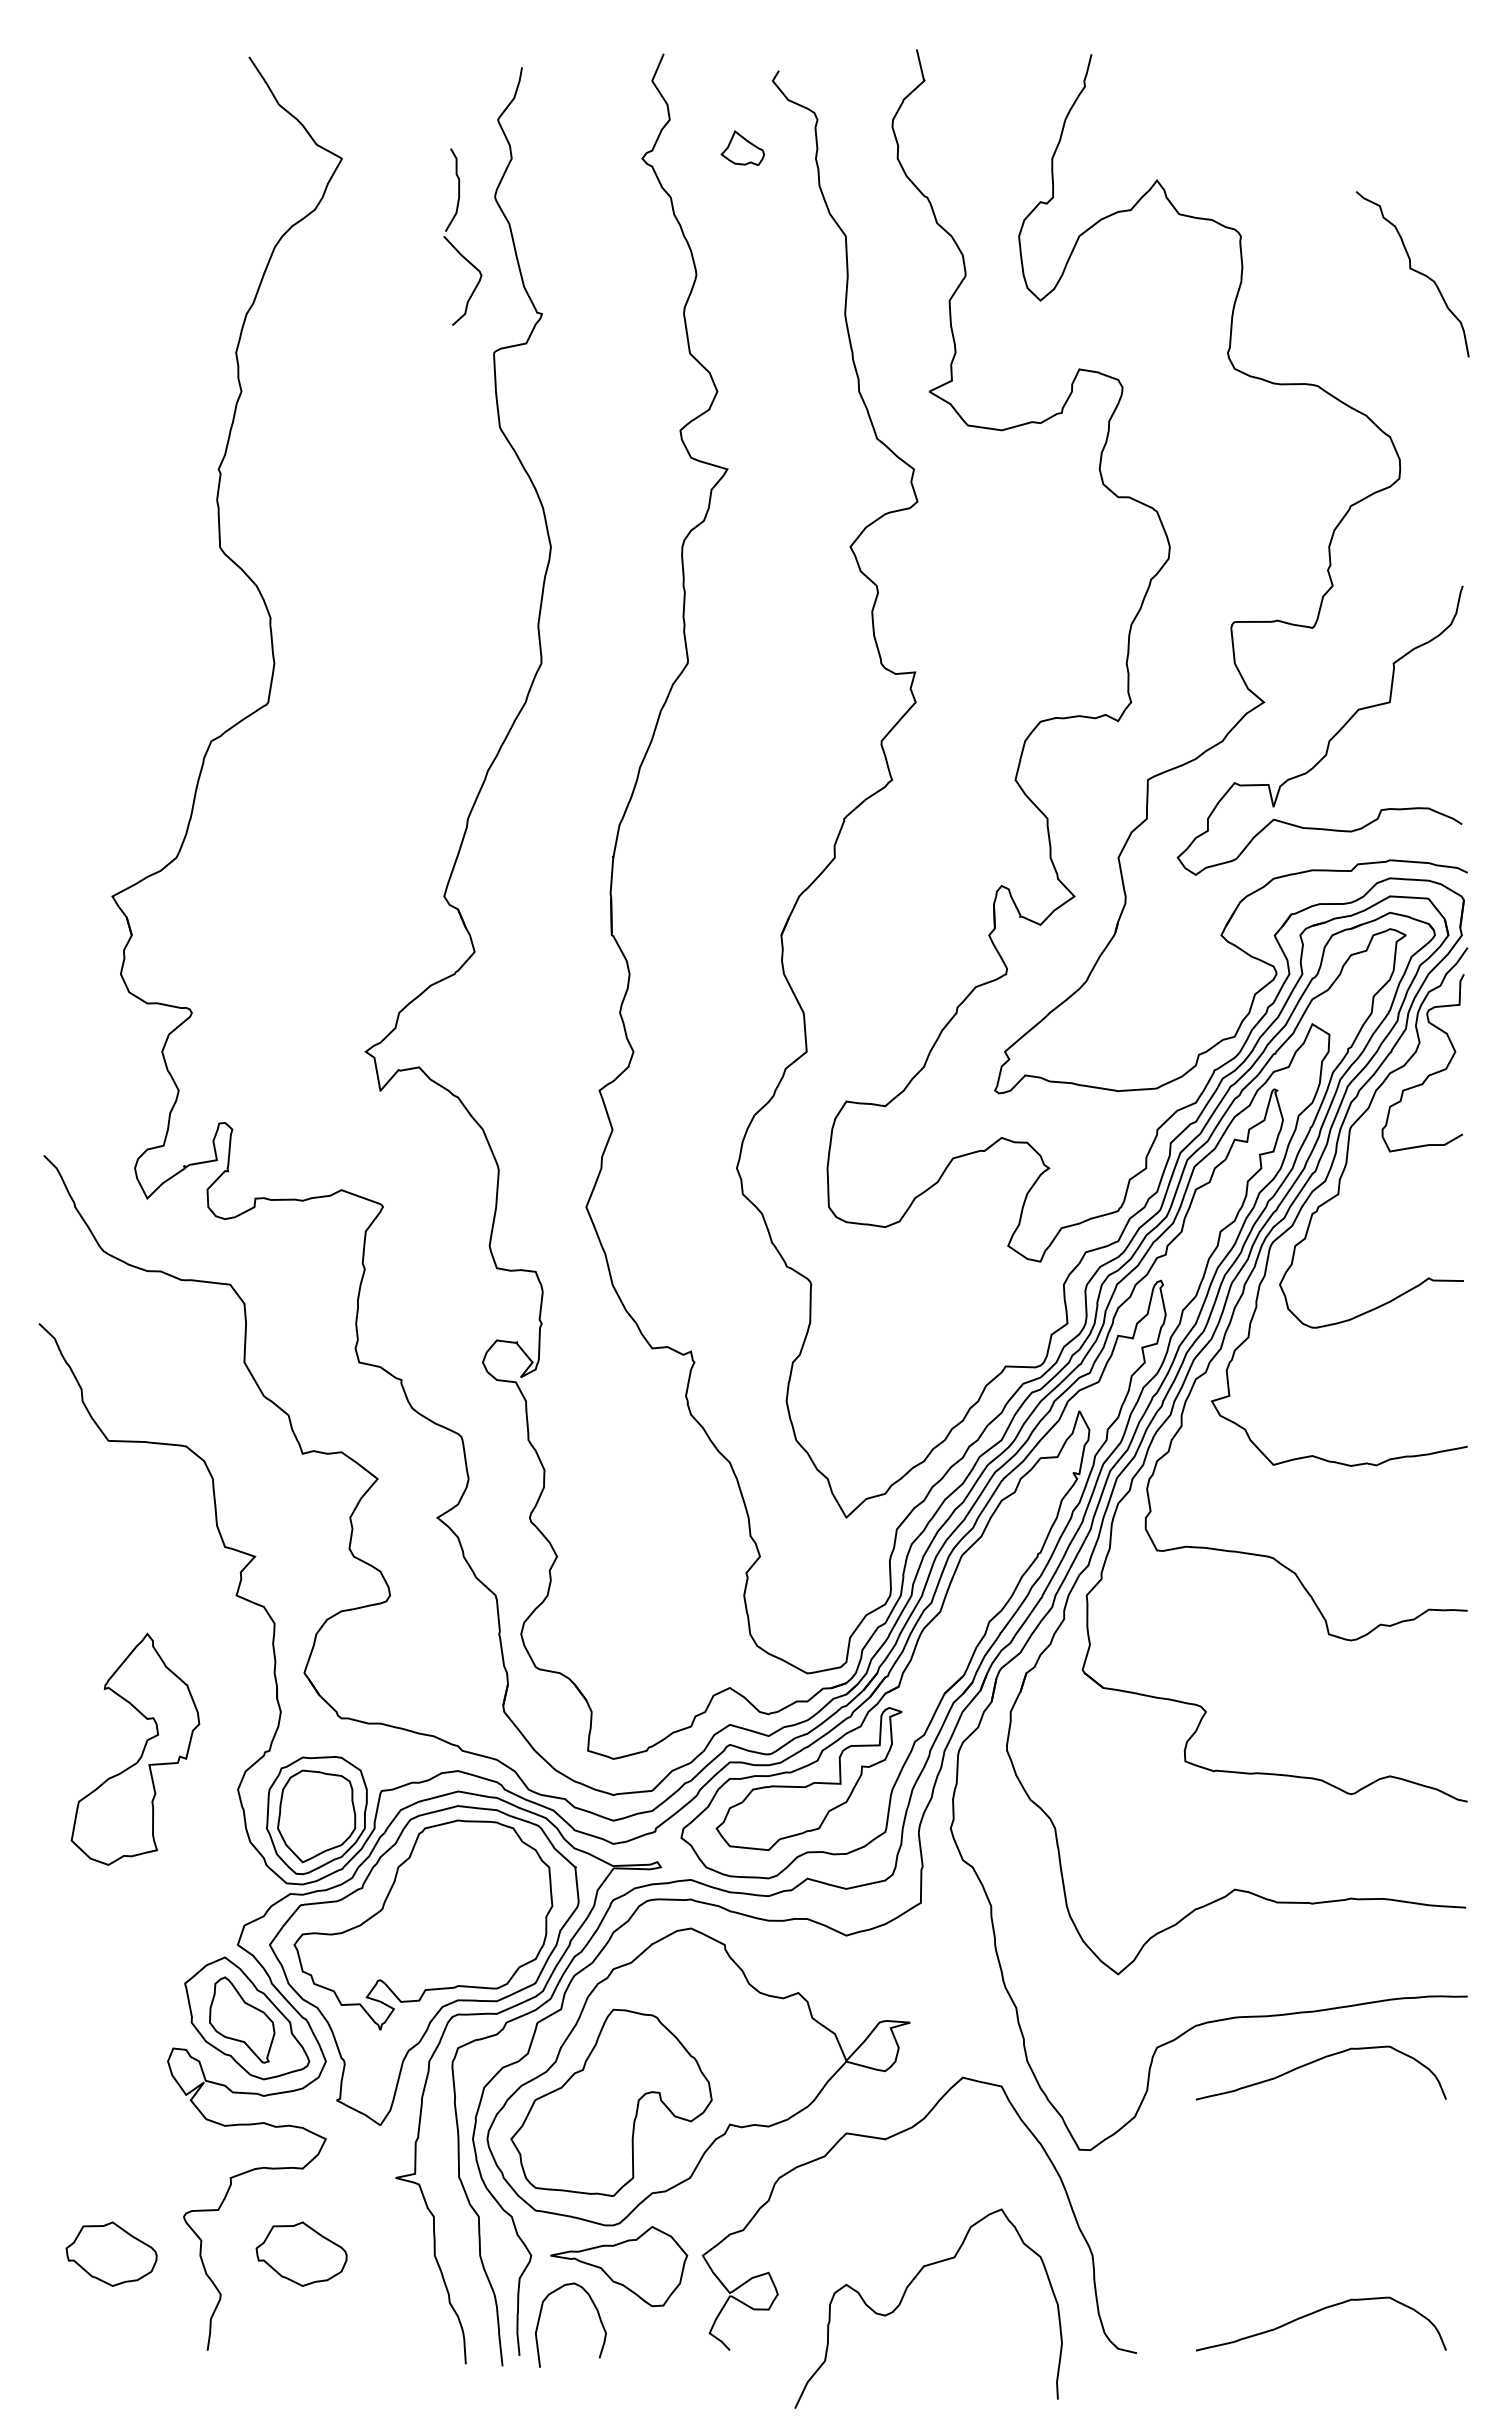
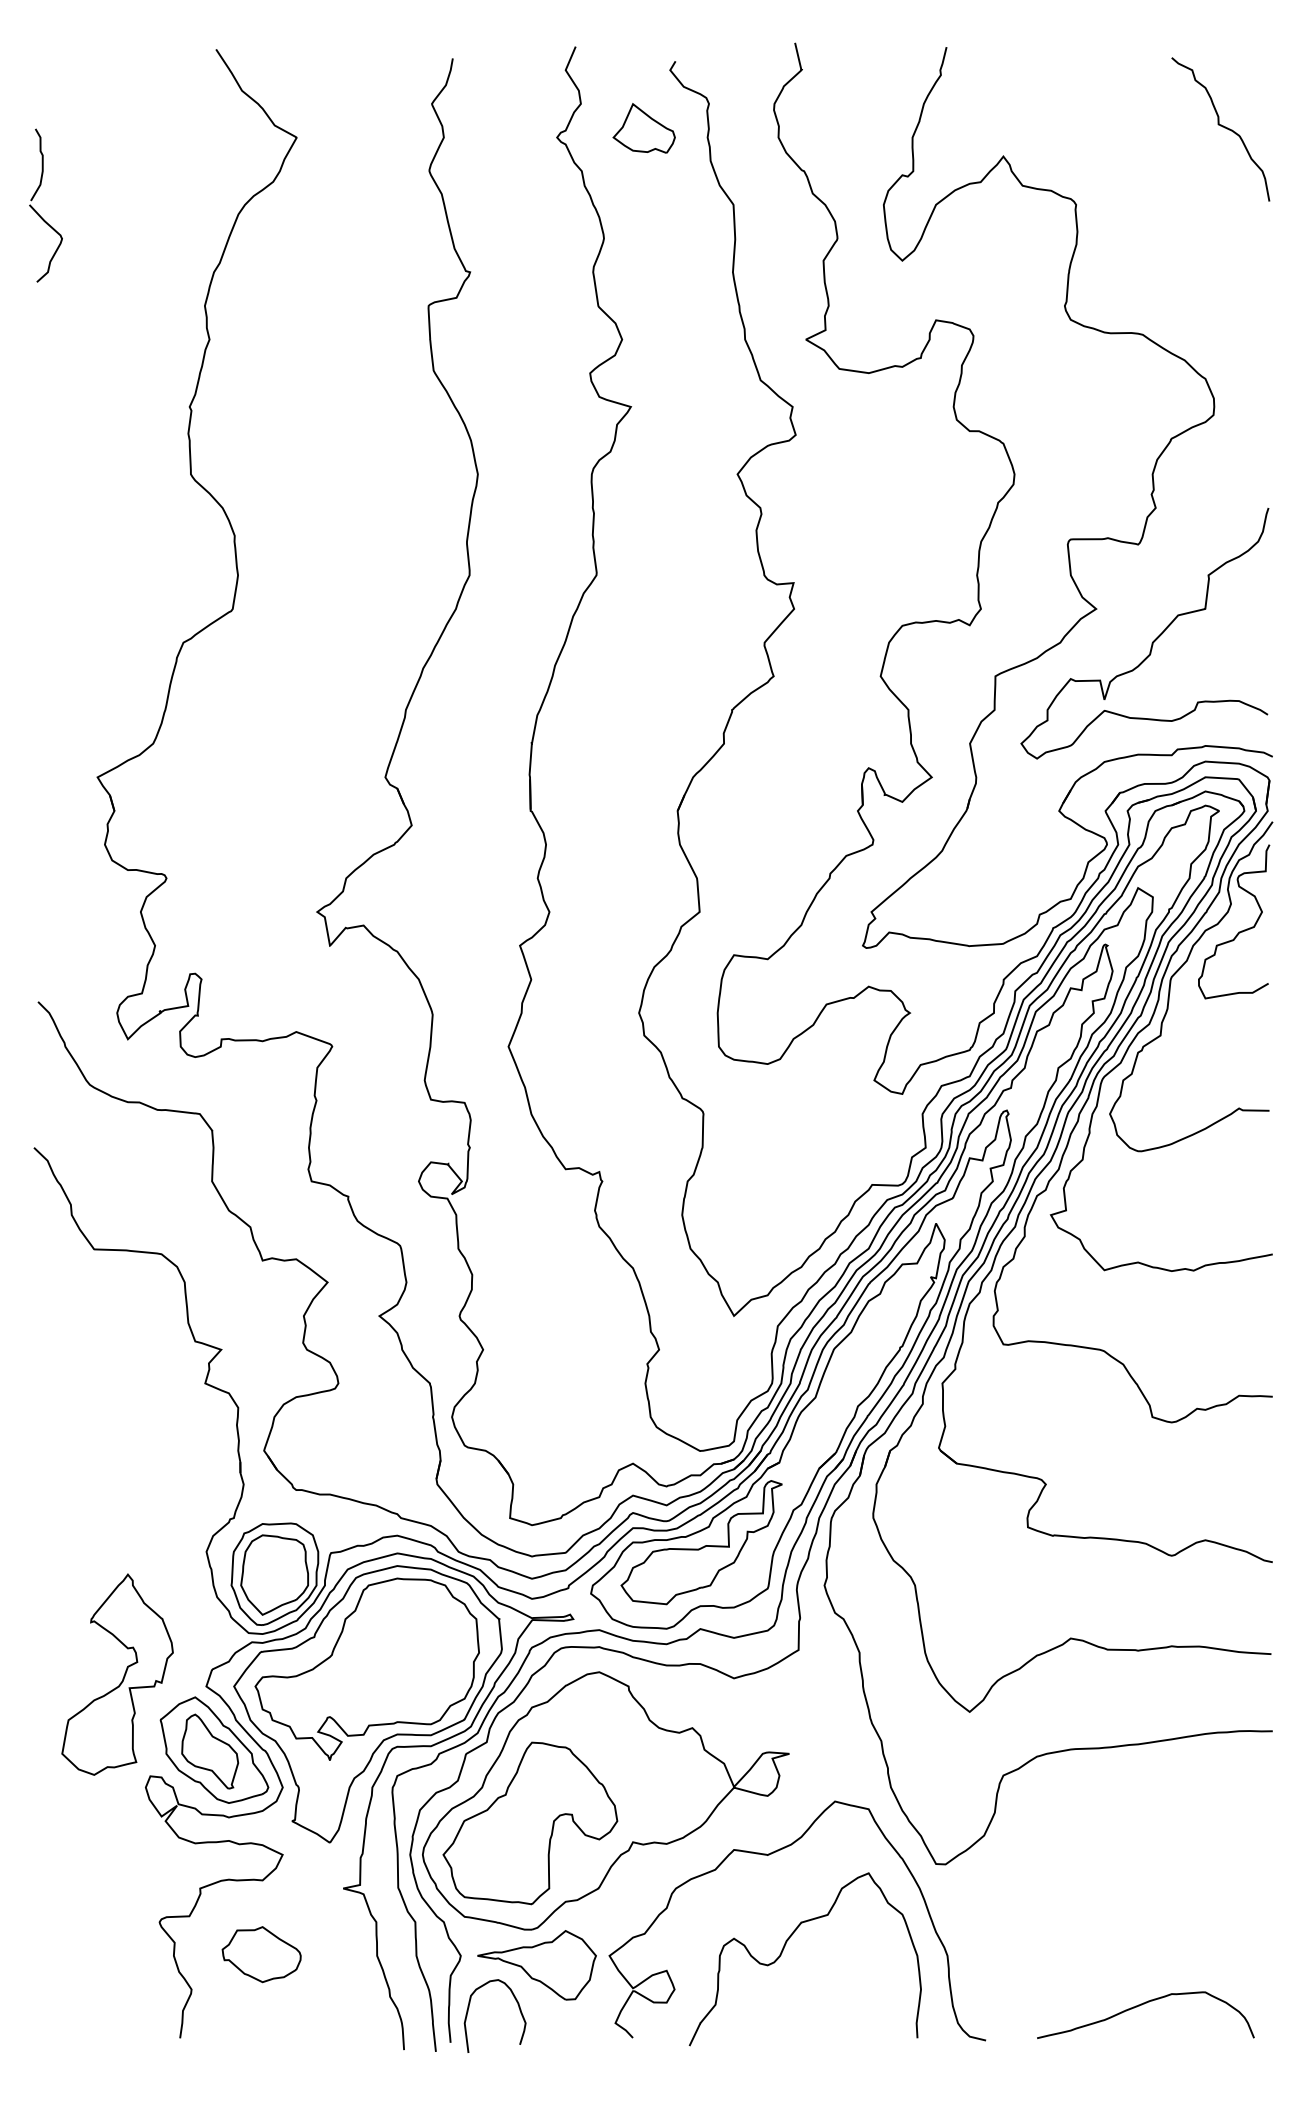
part: (742, 148) -> (643, 128), size x1.67
part: (453, 245) -> (37, 212), moved
curve: (1414, 271) -> (1222, 127), moved
part: (142, 1750) -> (123, 1675), moved
curve: (1317, 2061) -> (1142, 1787), removed
part: (111, 2253) -> (96, 1954), removed
curve: (904, 2296) -> (784, 1948), moved

